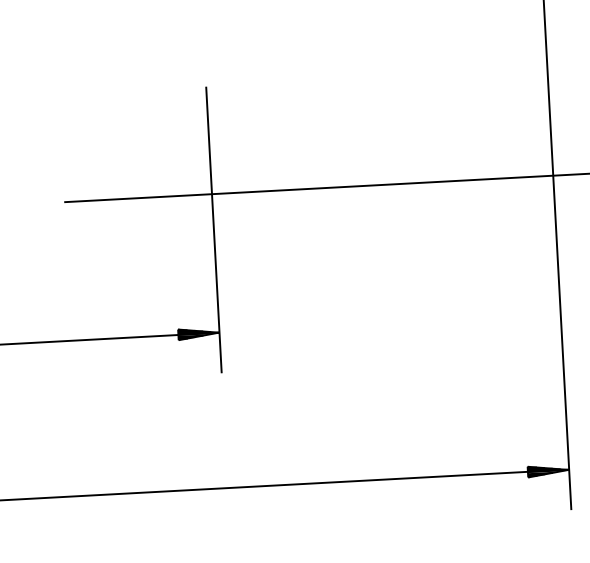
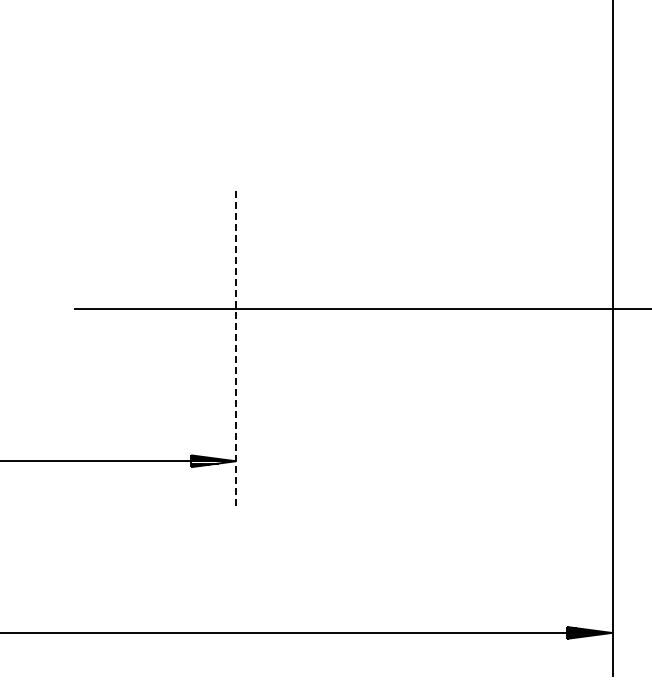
line: (214, 230) -> (236, 348), solid -> dashed

